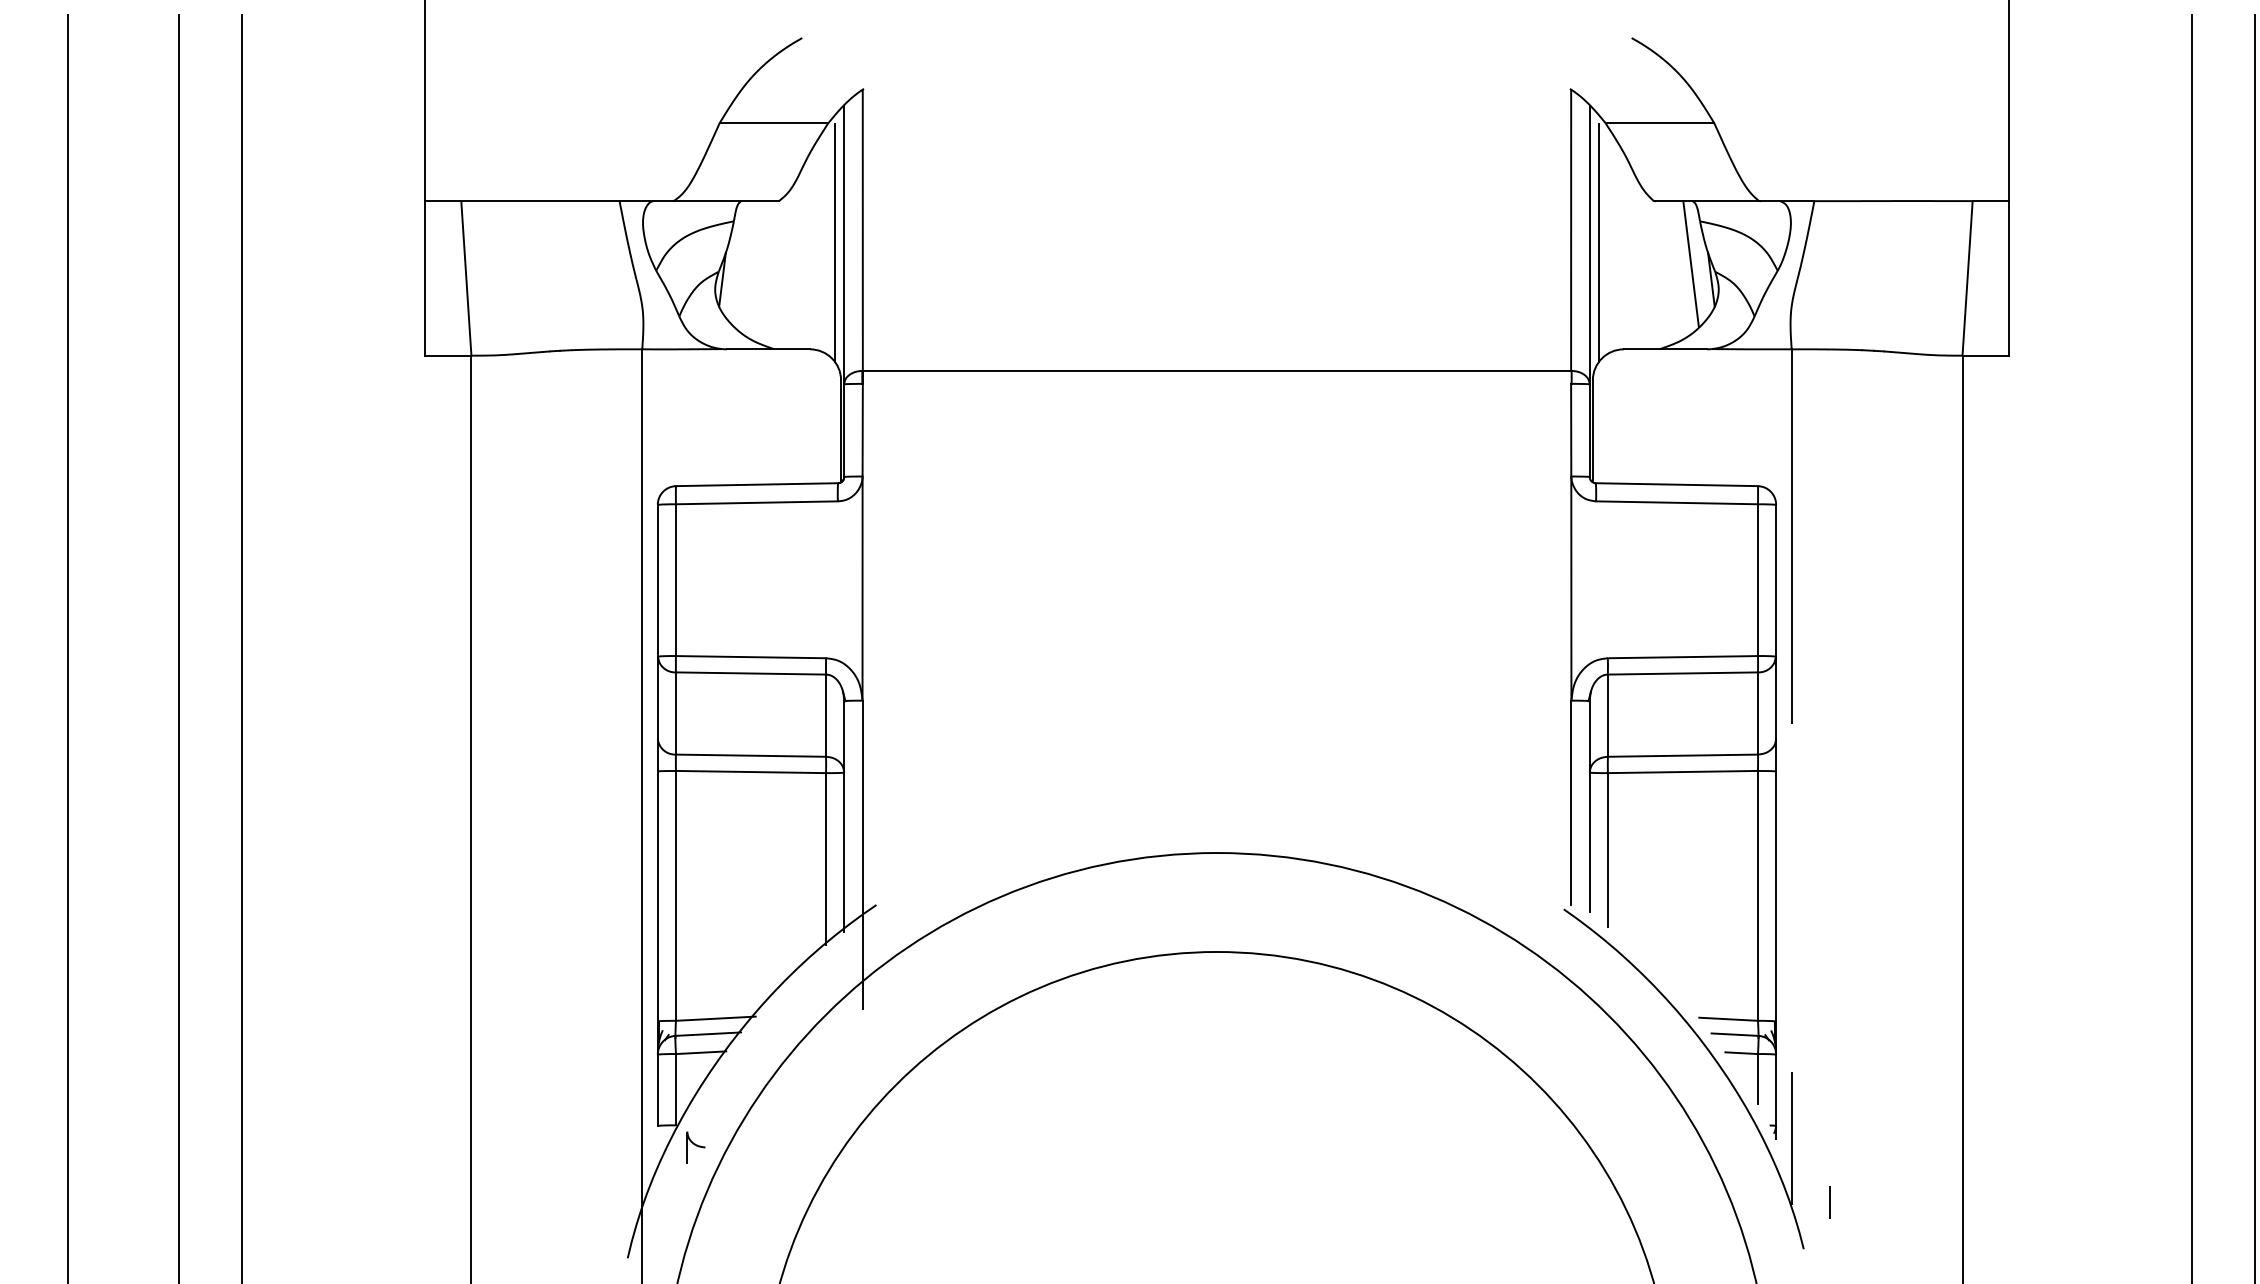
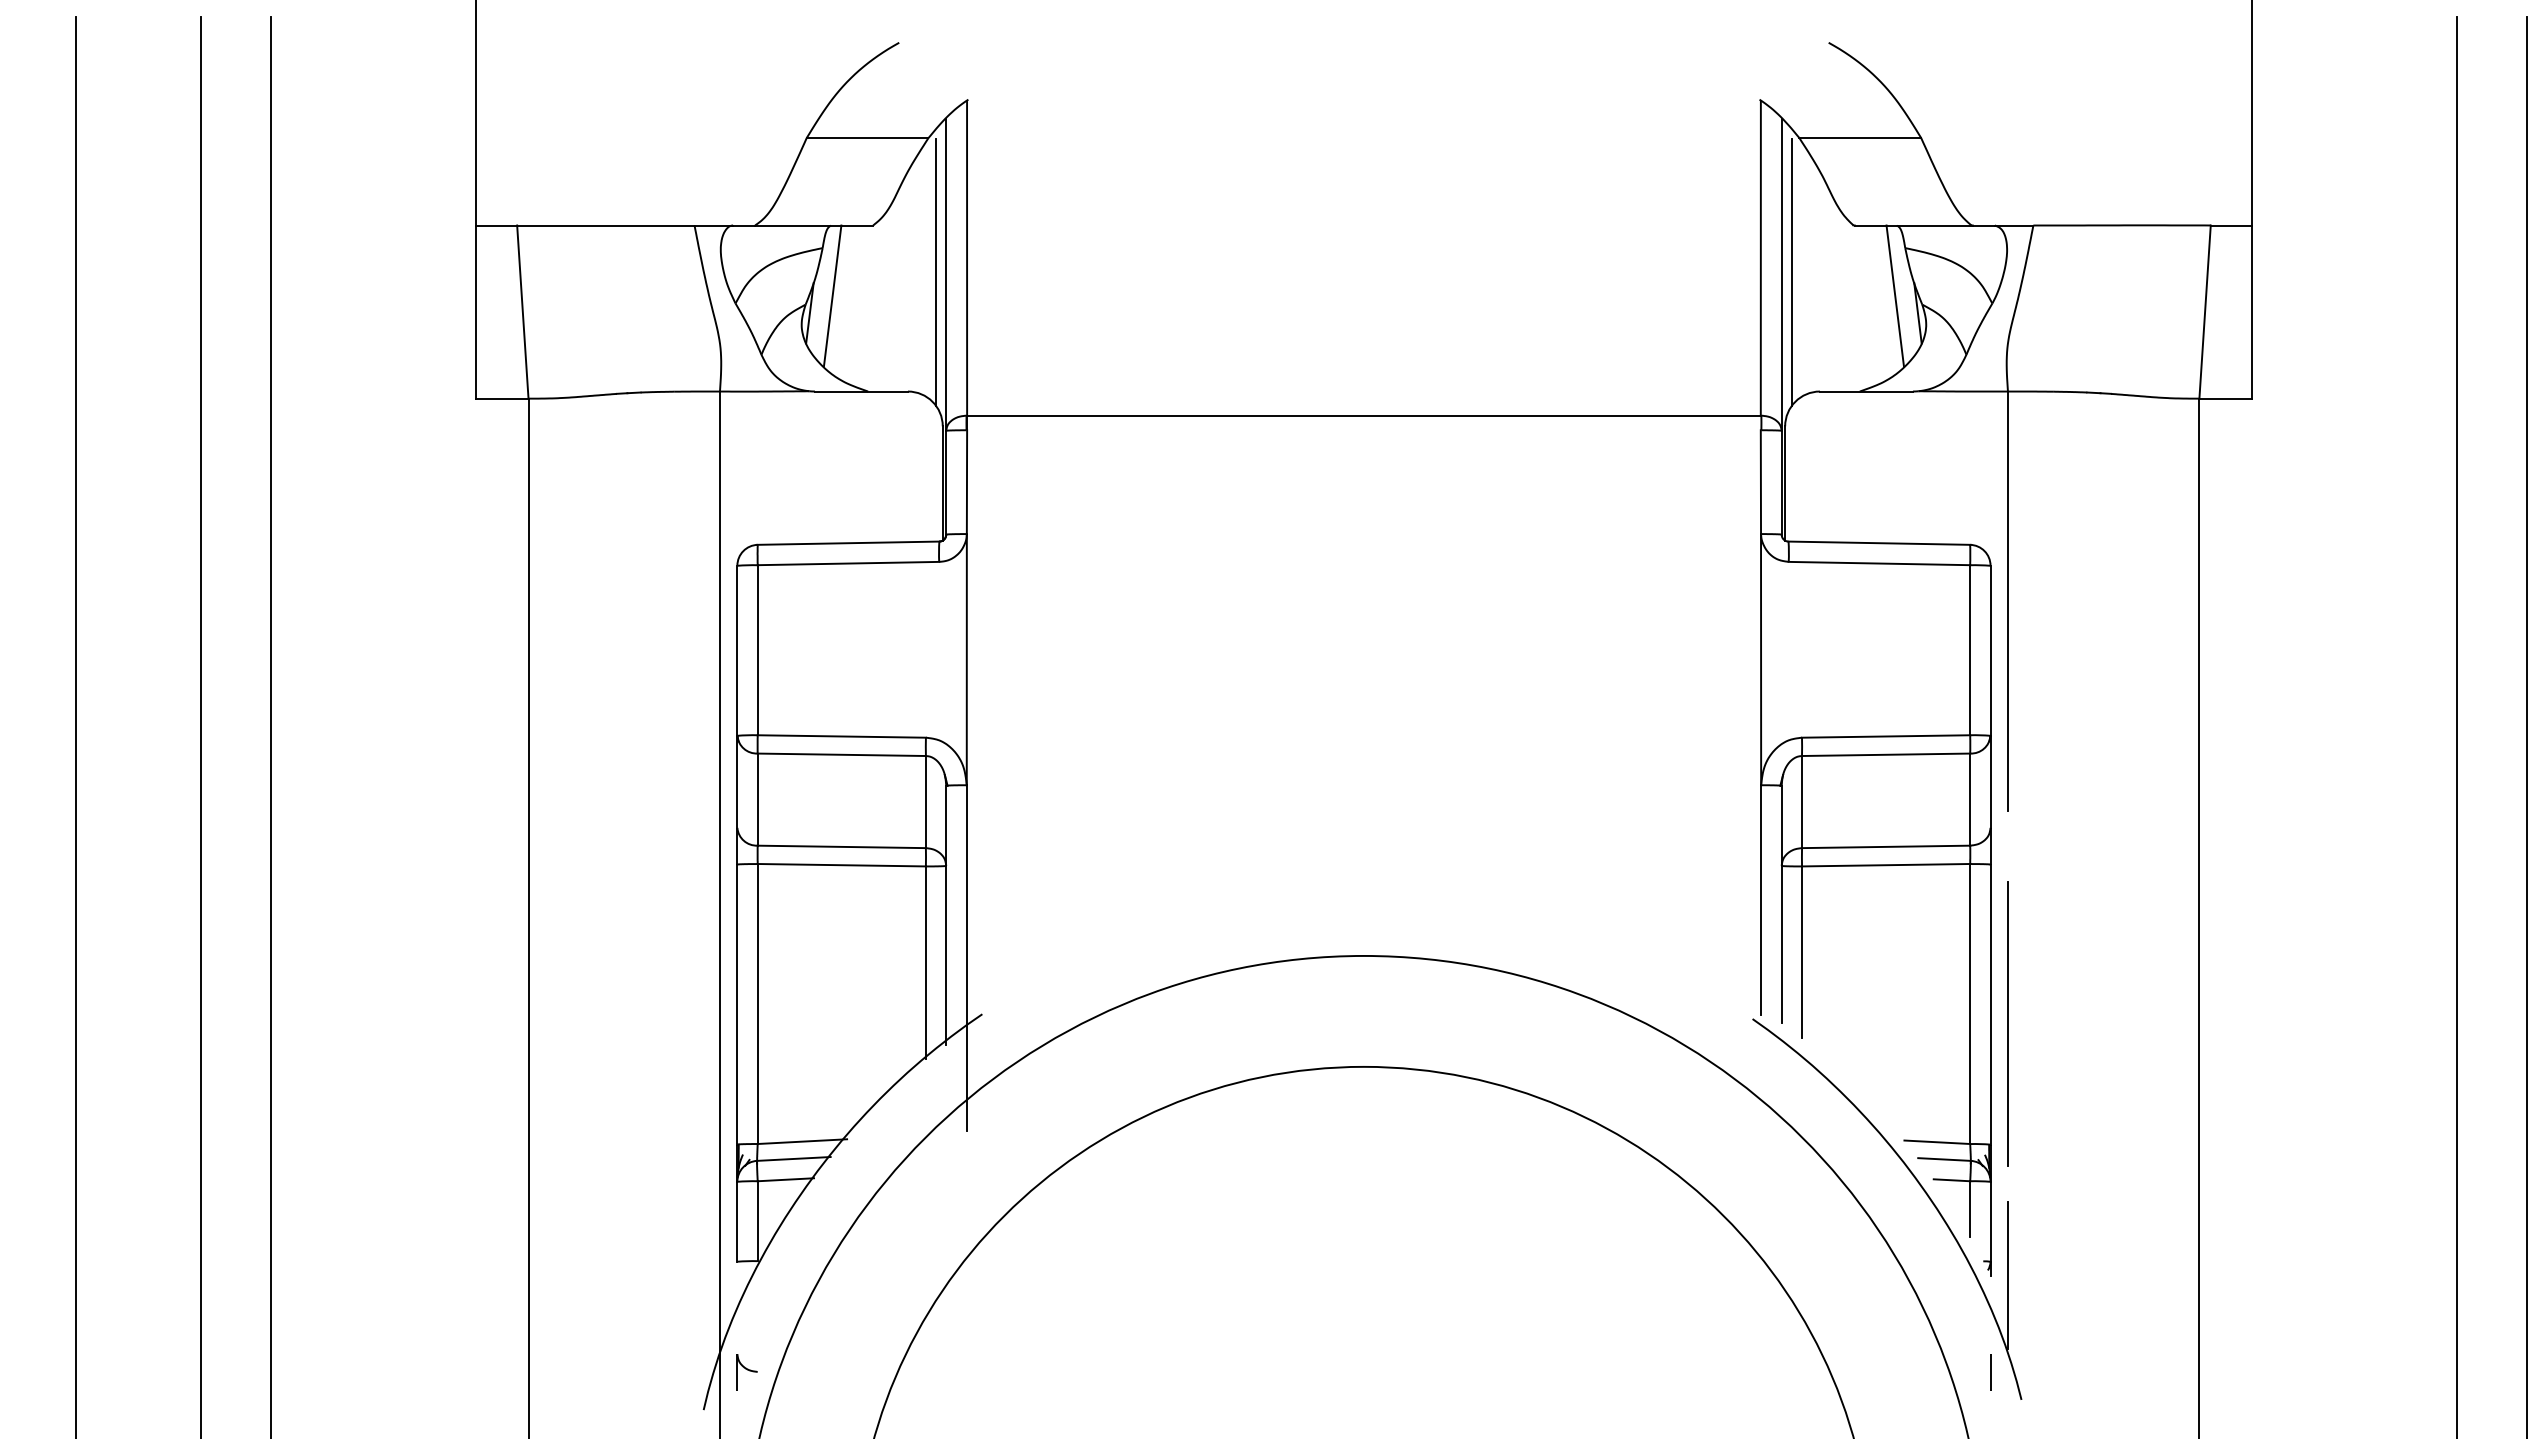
line: (742, 263) -> (832, 295), added
line: (1791, 913) -> (2007, 1023), added
part: (695, 1147) -> (746, 1372), moved
line: (1829, 1202) -> (1990, 1372), moved

